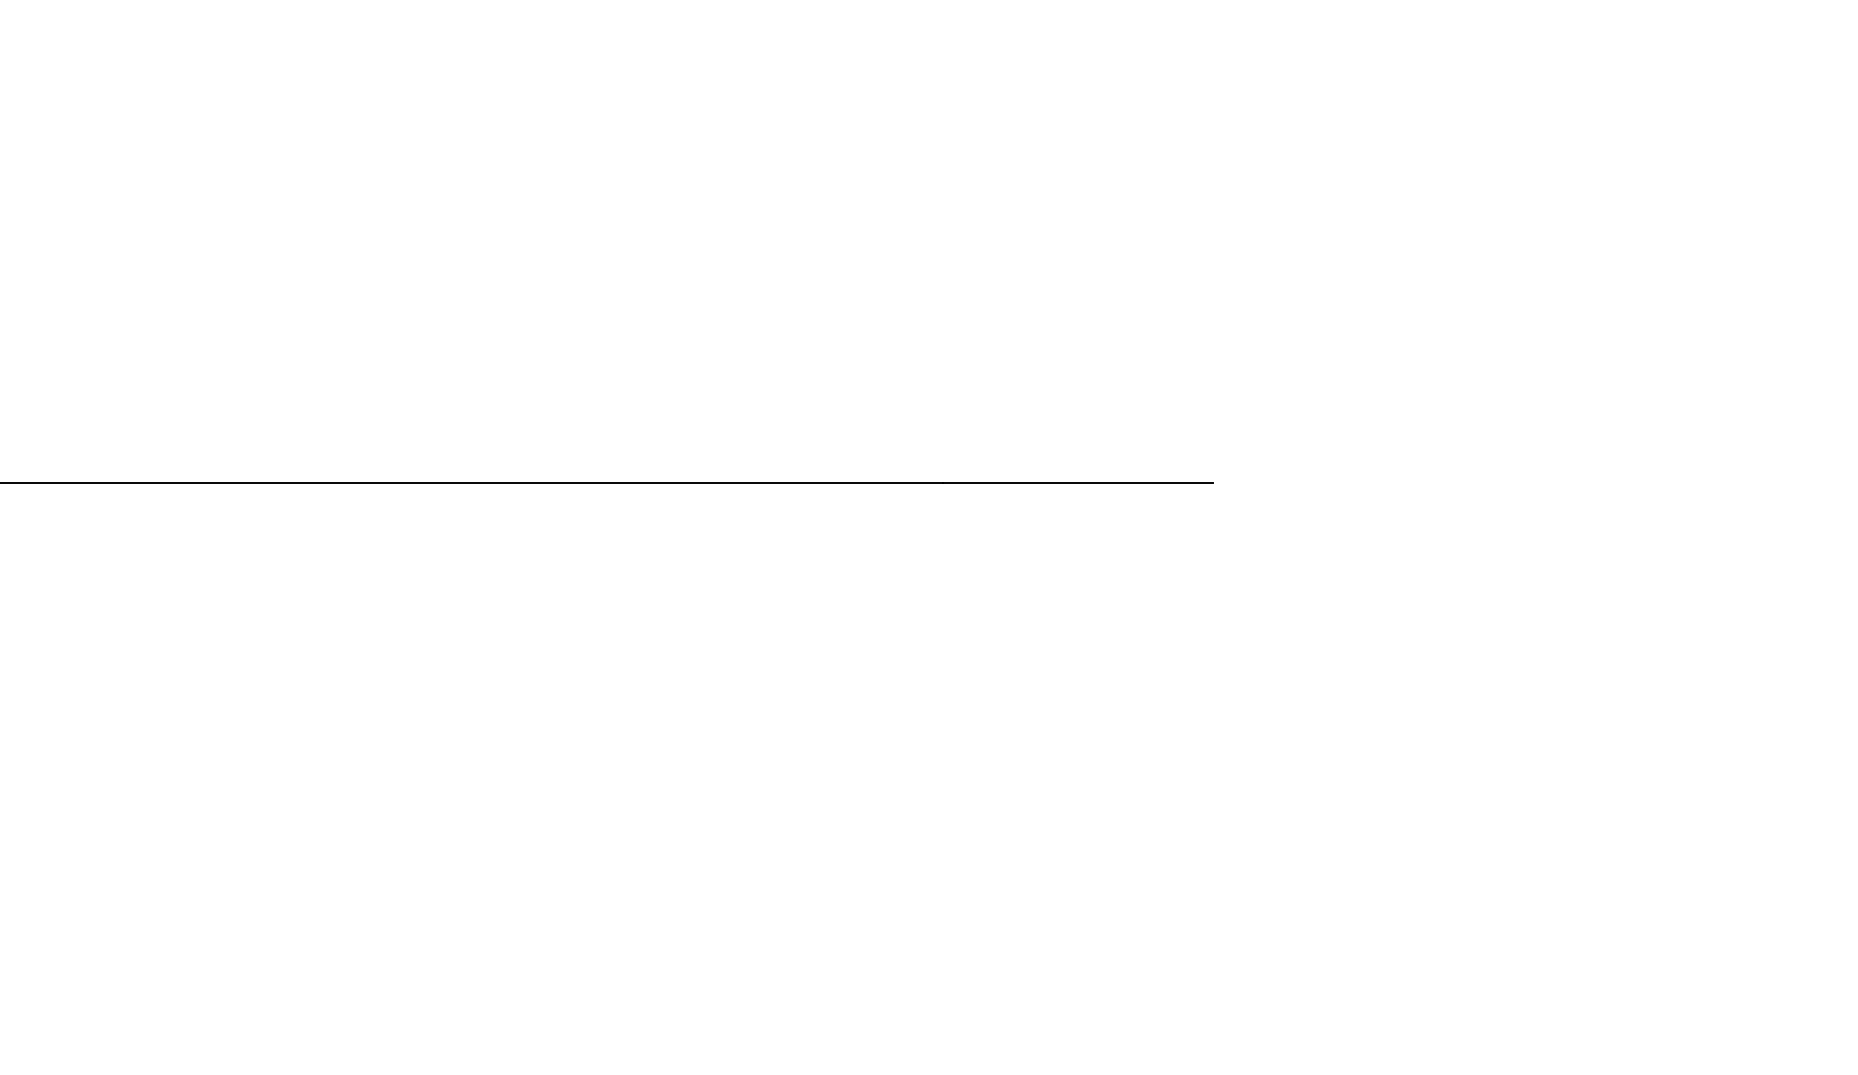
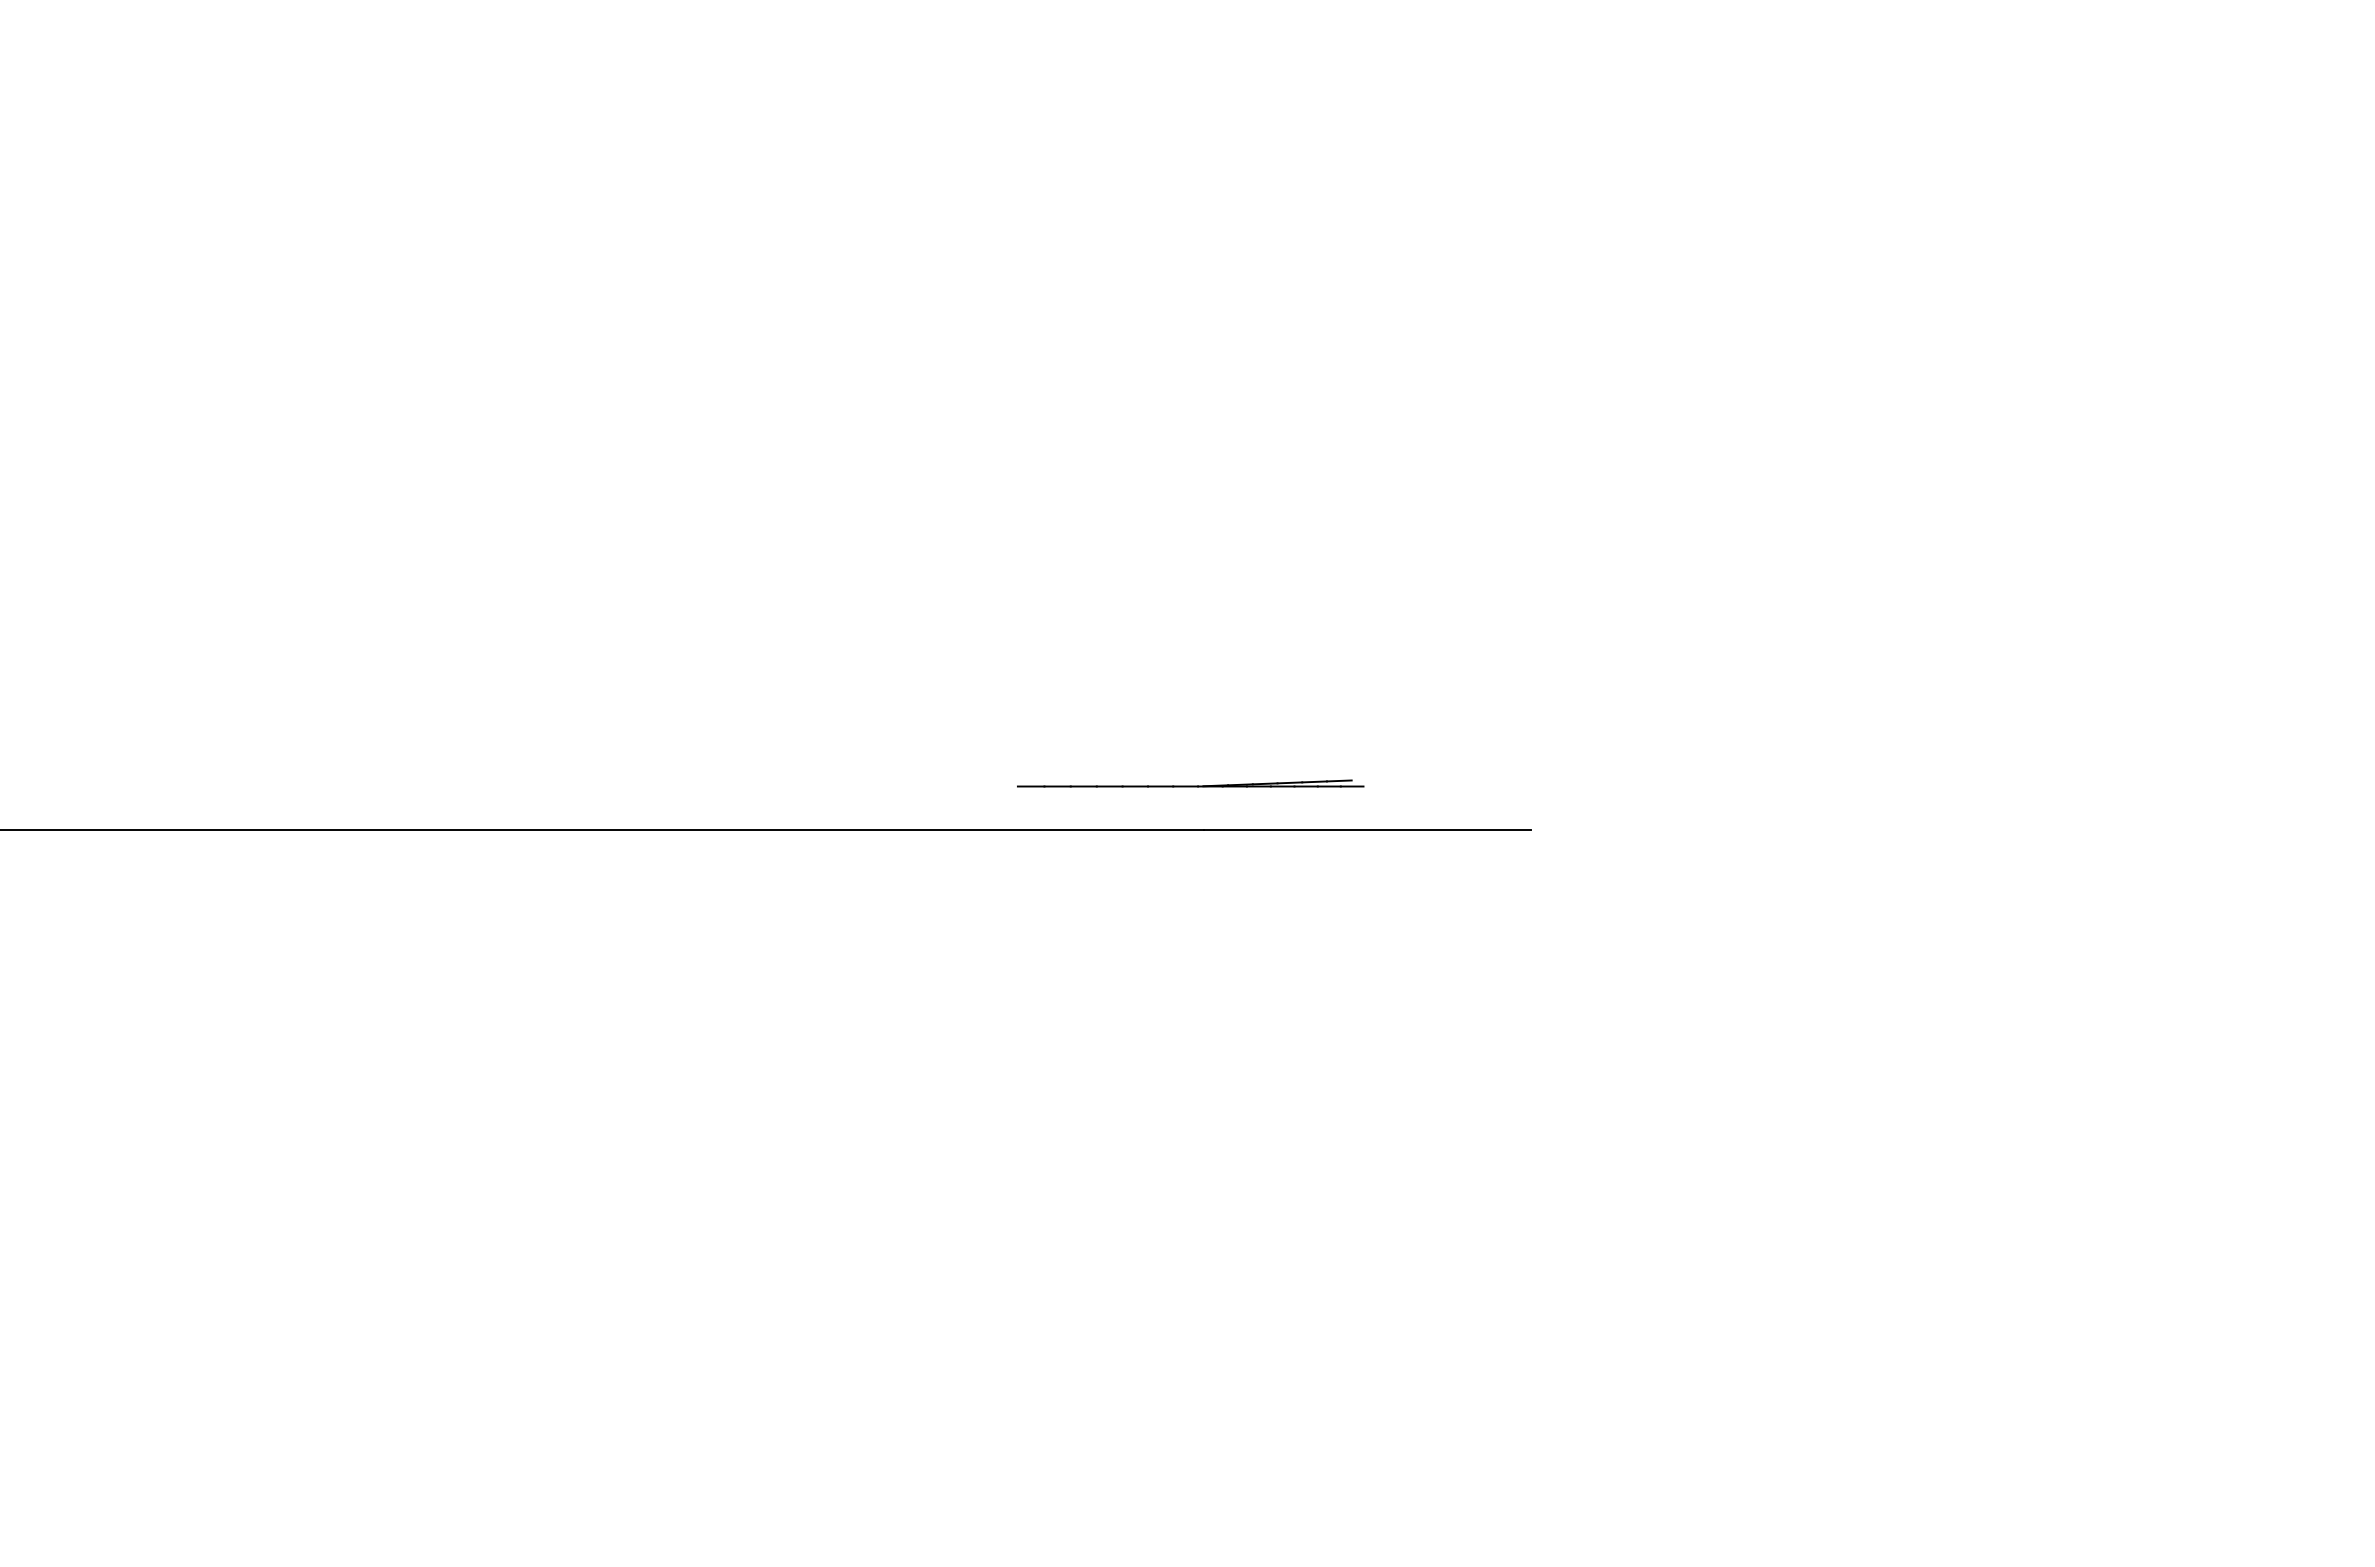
part: (931, 444) -> (1190, 783), added

